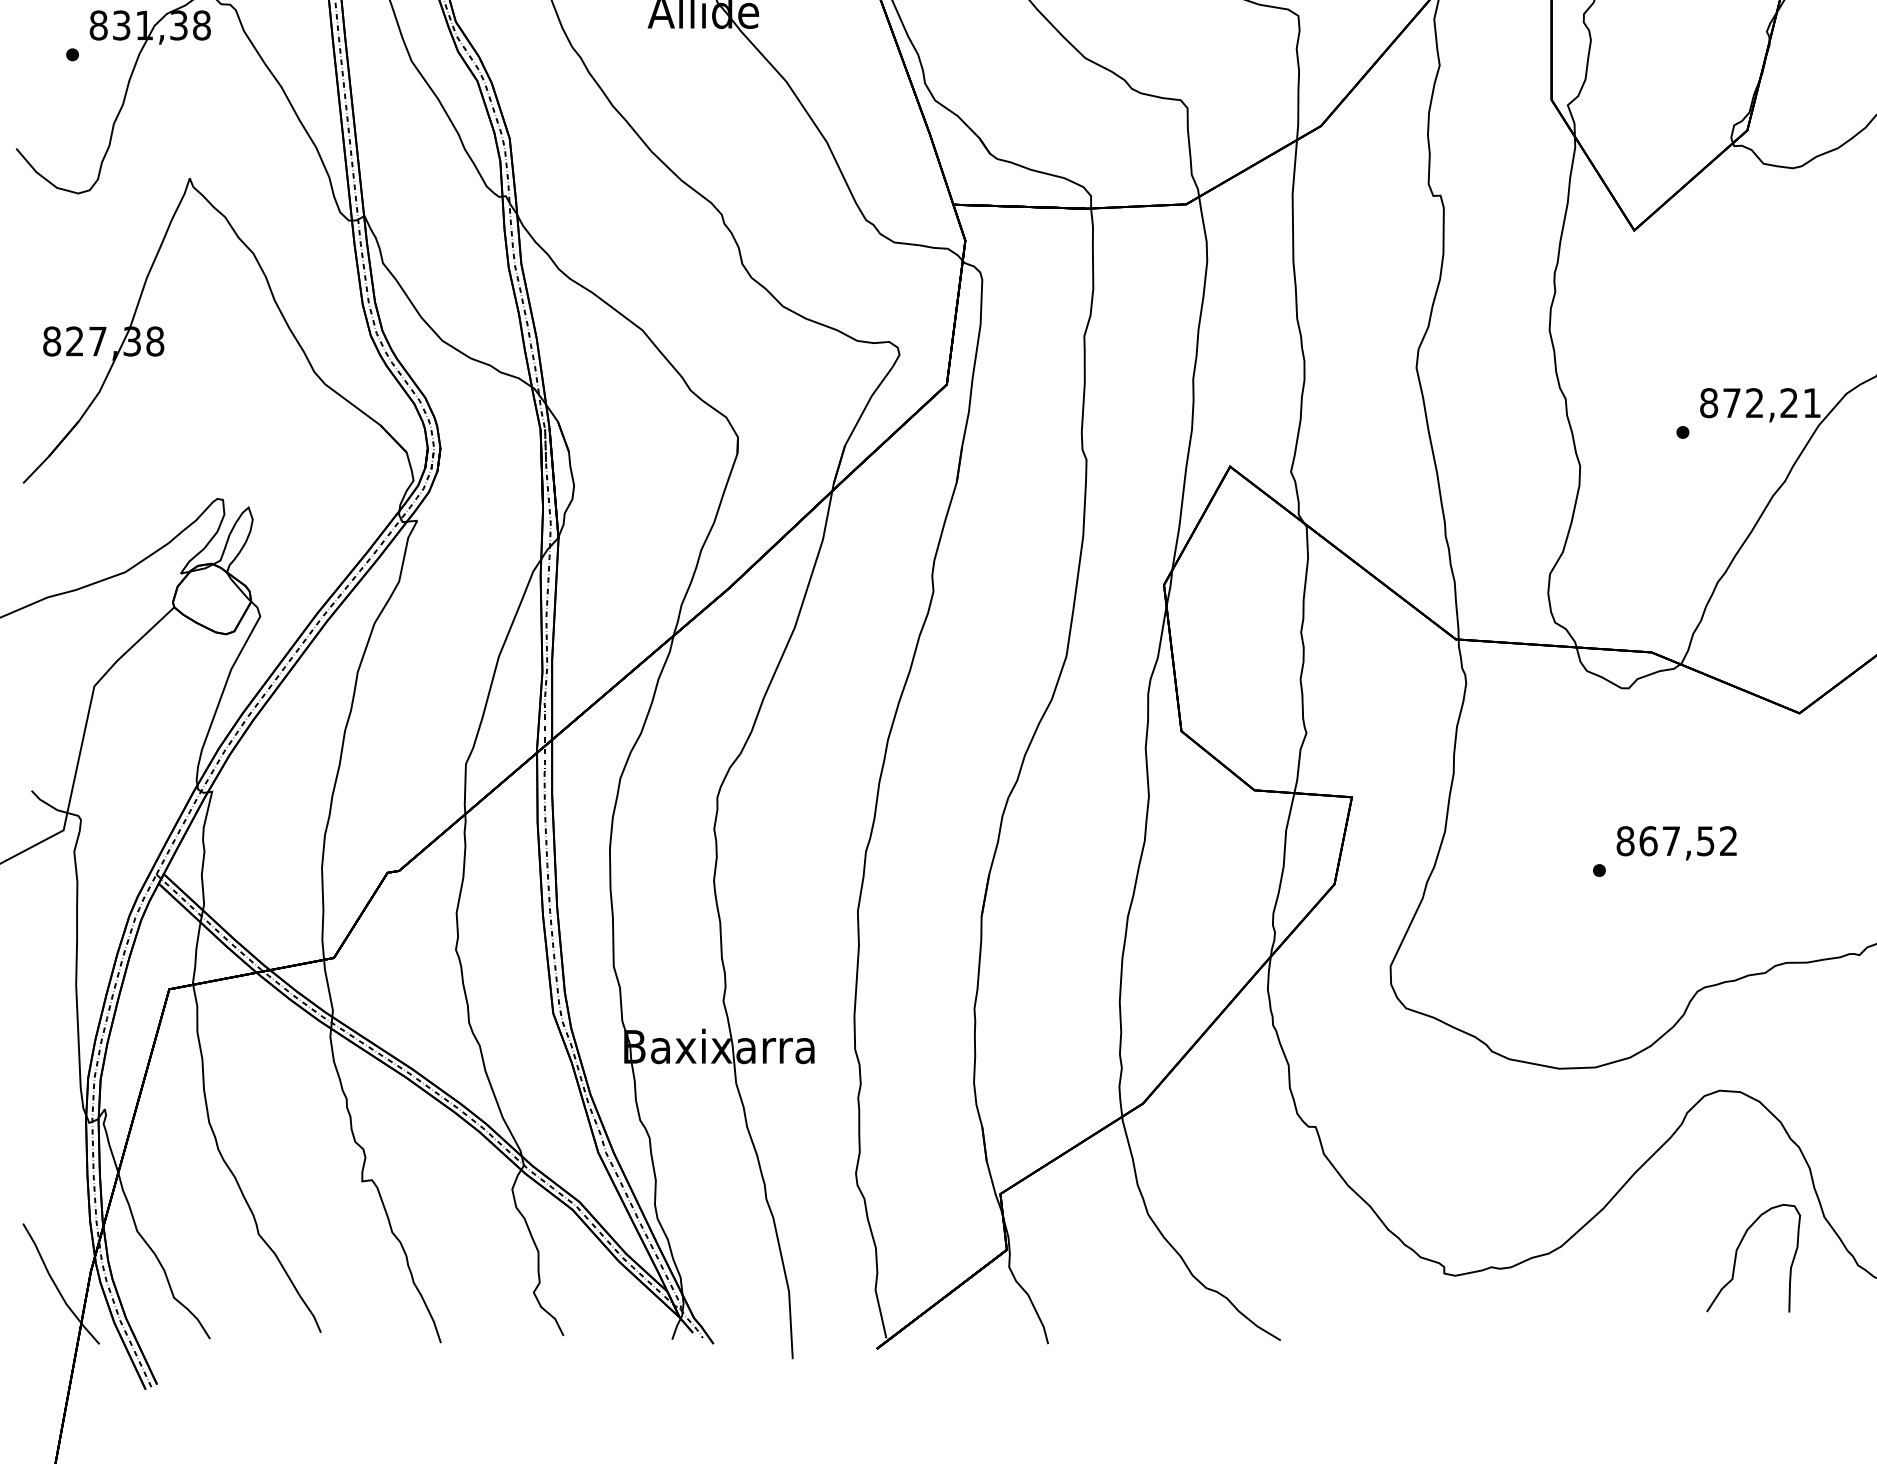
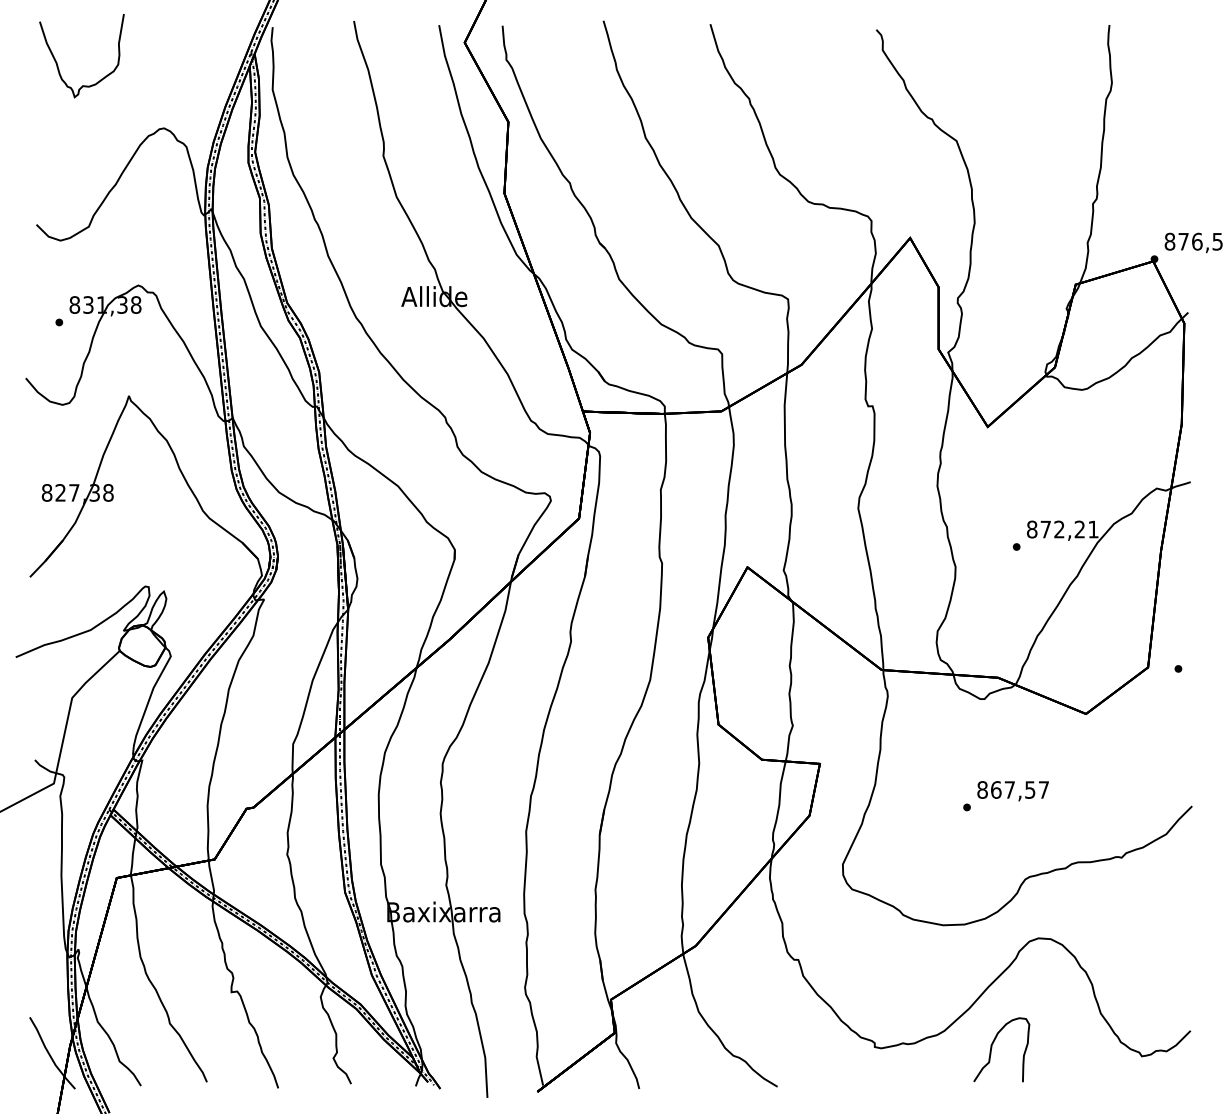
text: (1728, 840) -> (1043, 789), 867,52 -> 867,57
curve: (1738, 1255) -> (992, 1048), moved

